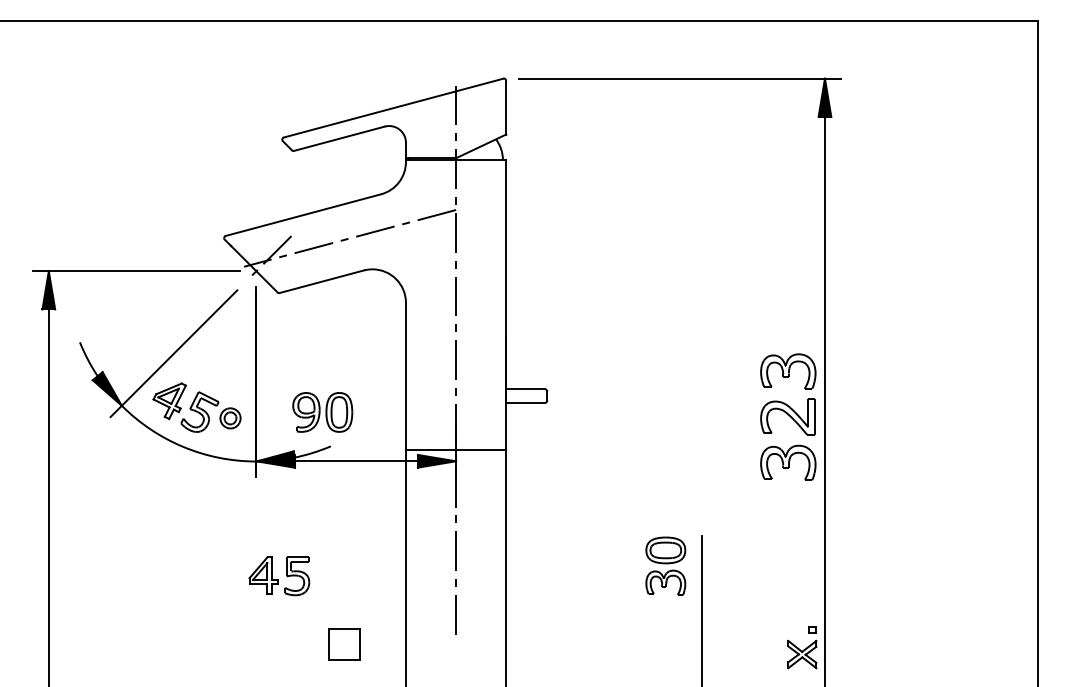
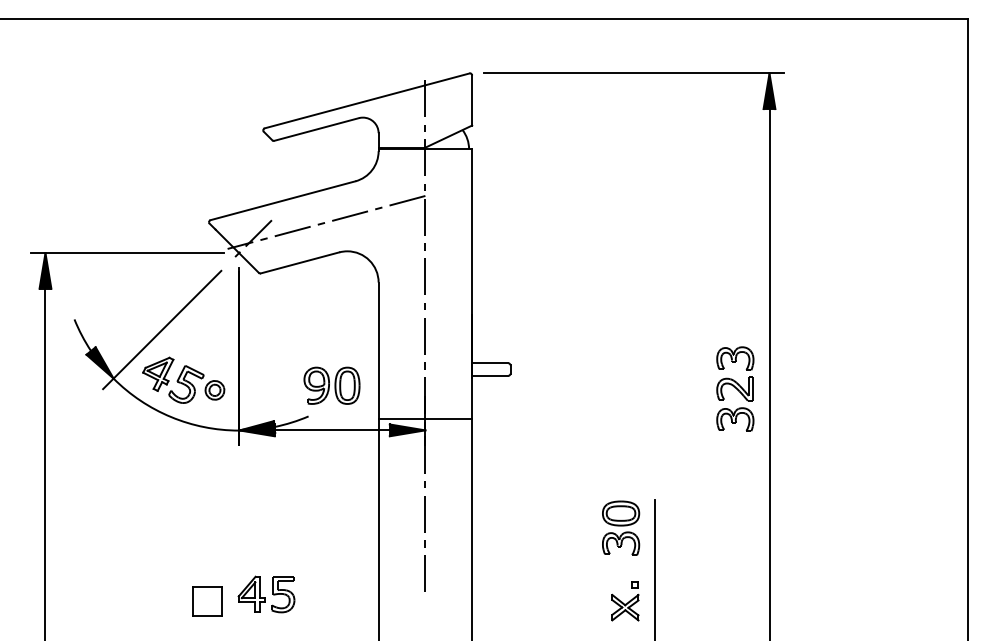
part: (322, 412) -> (331, 385), moved
part: (788, 416) -> (735, 388), size x0.71
part: (279, 576) -> (266, 594), moved
part: (344, 644) -> (207, 601), moved
part: (802, 647) -> (625, 601), moved

